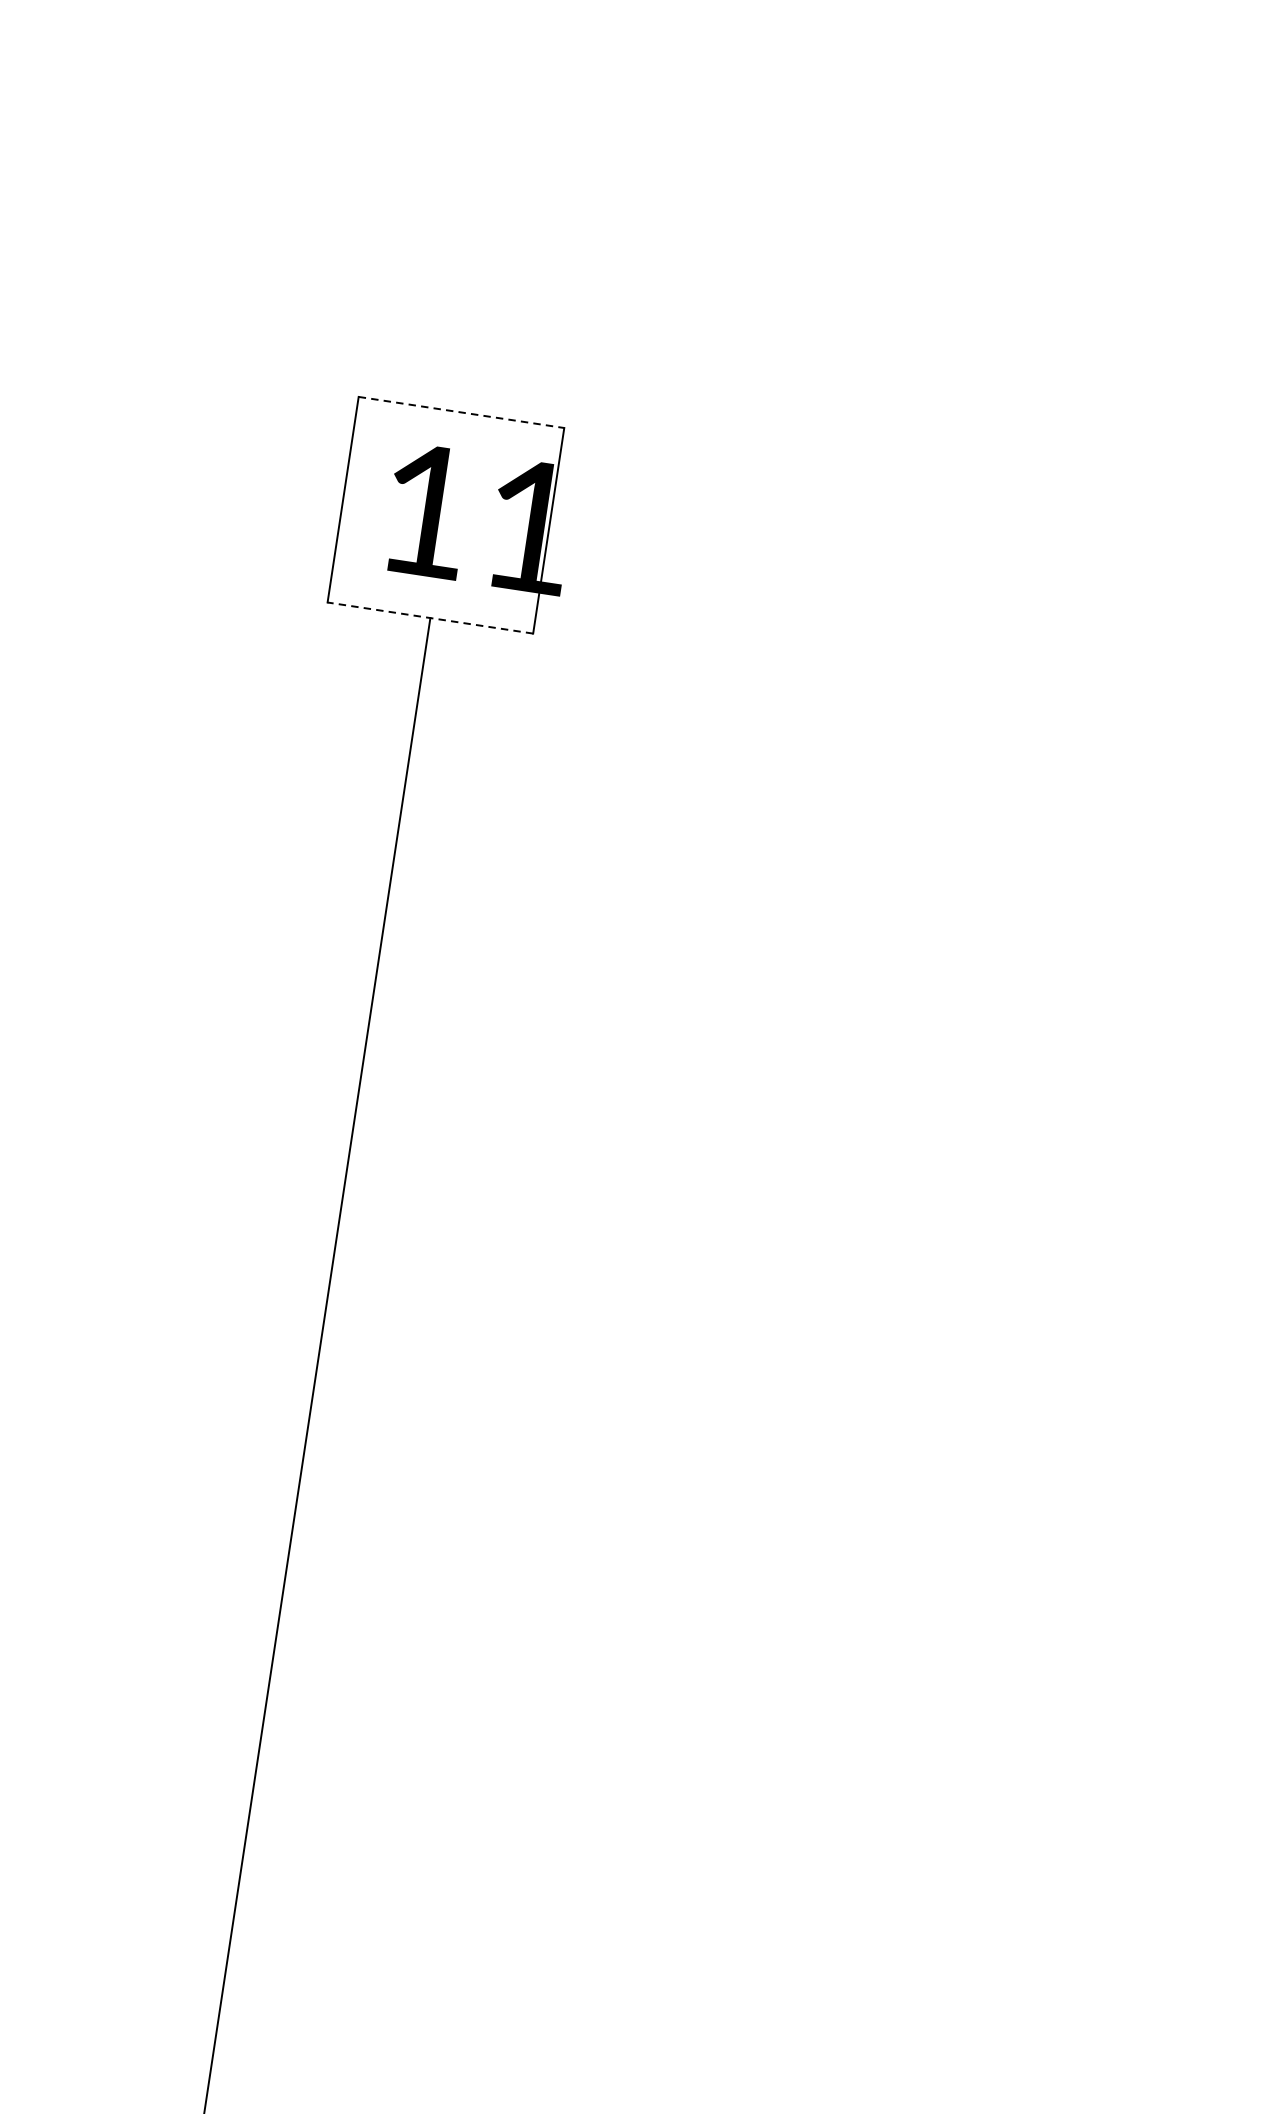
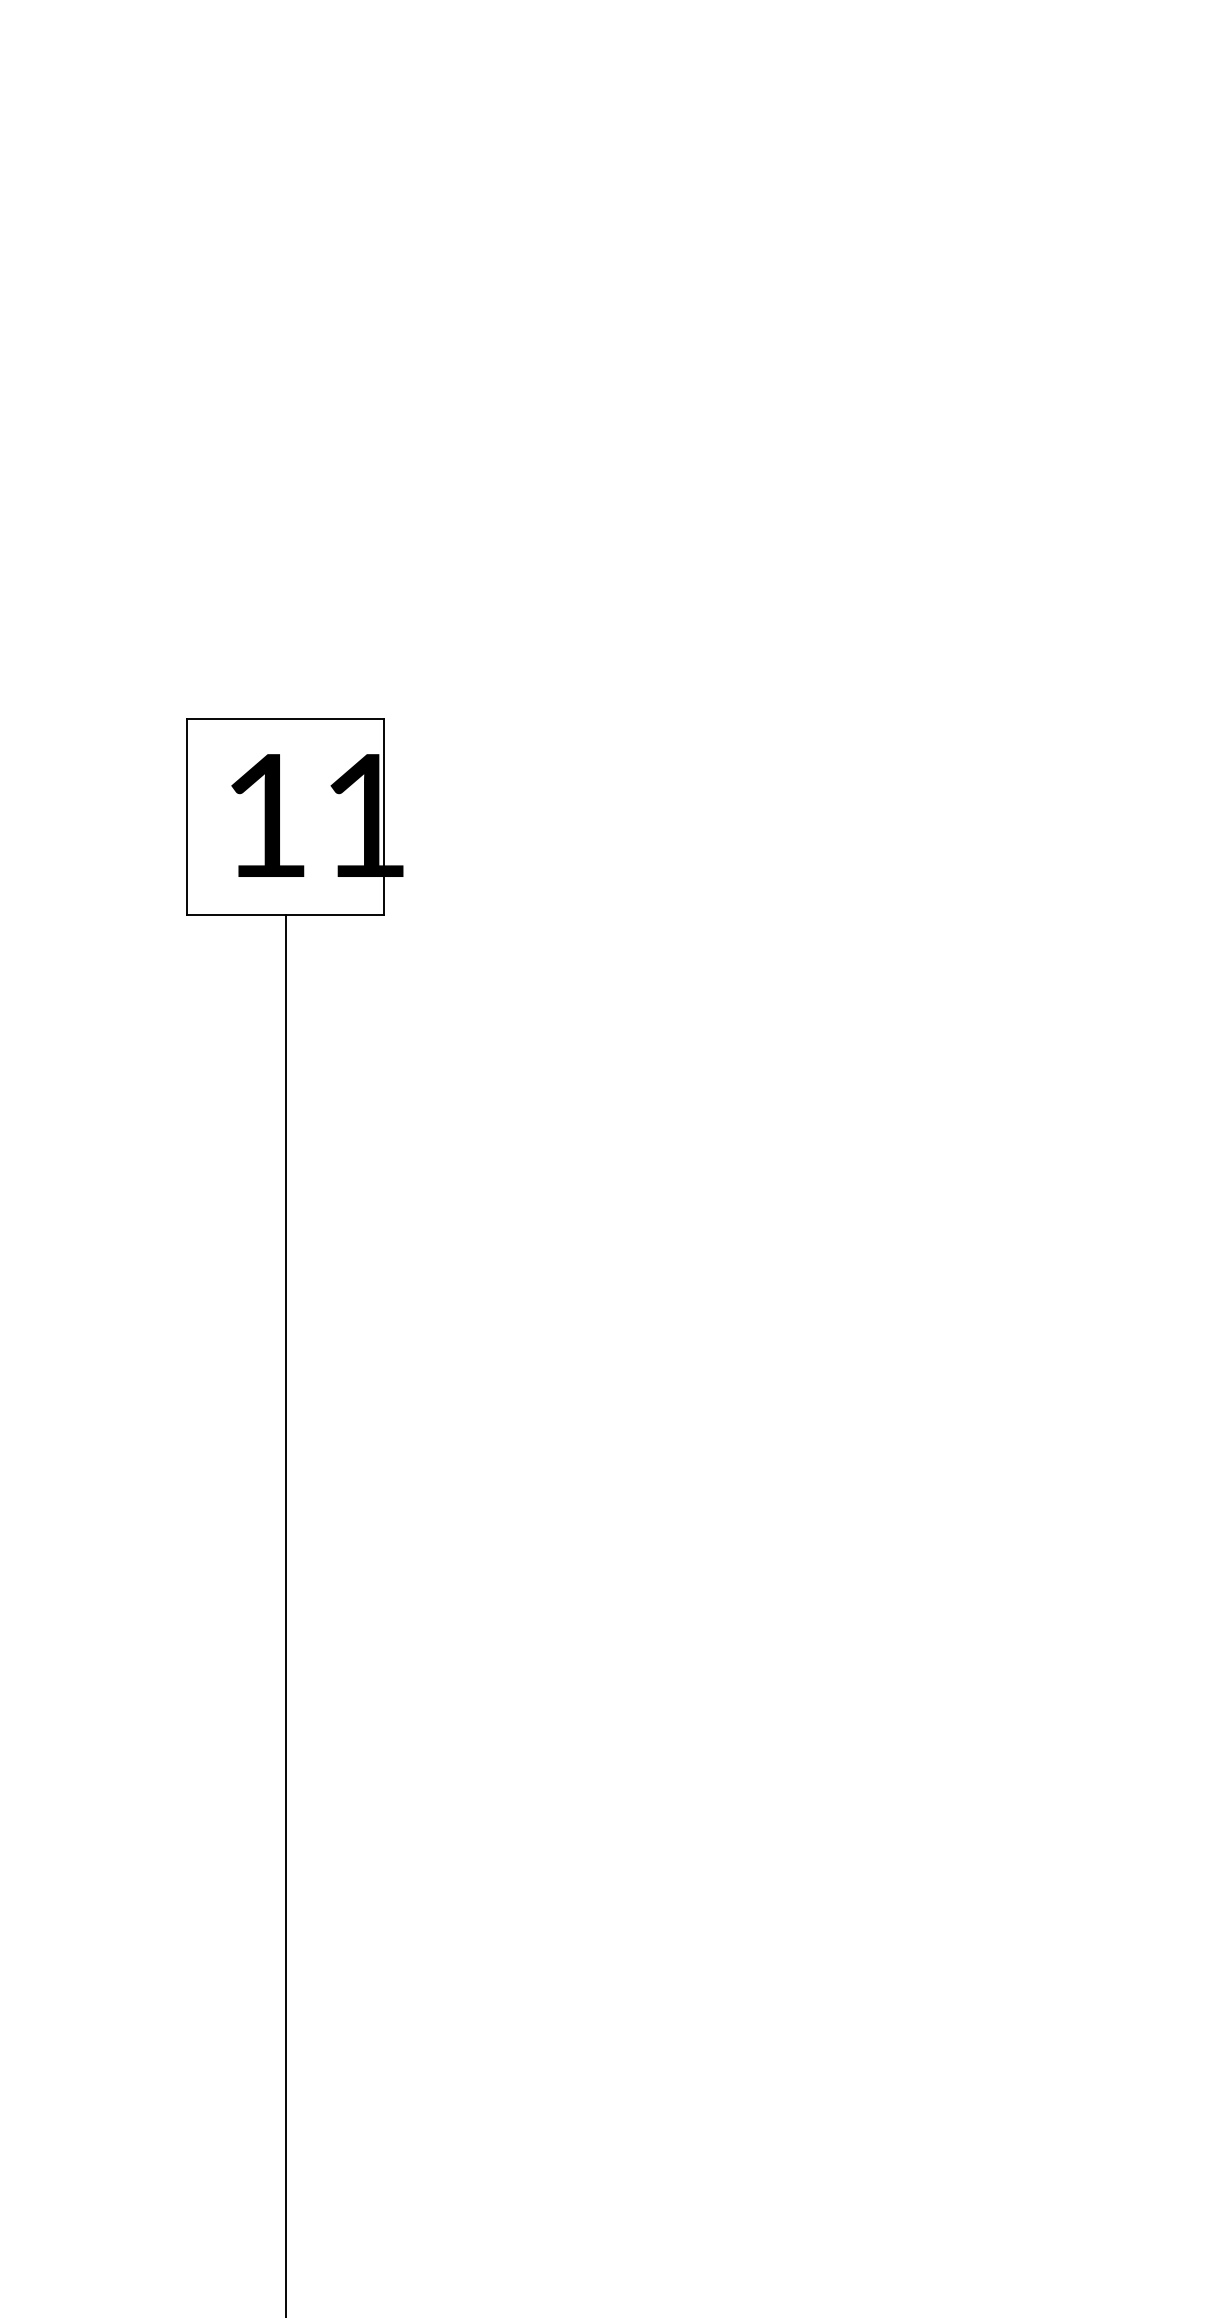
line: (462, 413) -> (286, 719), dashed -> solid
line: (430, 618) -> (285, 915), dashed -> solid

